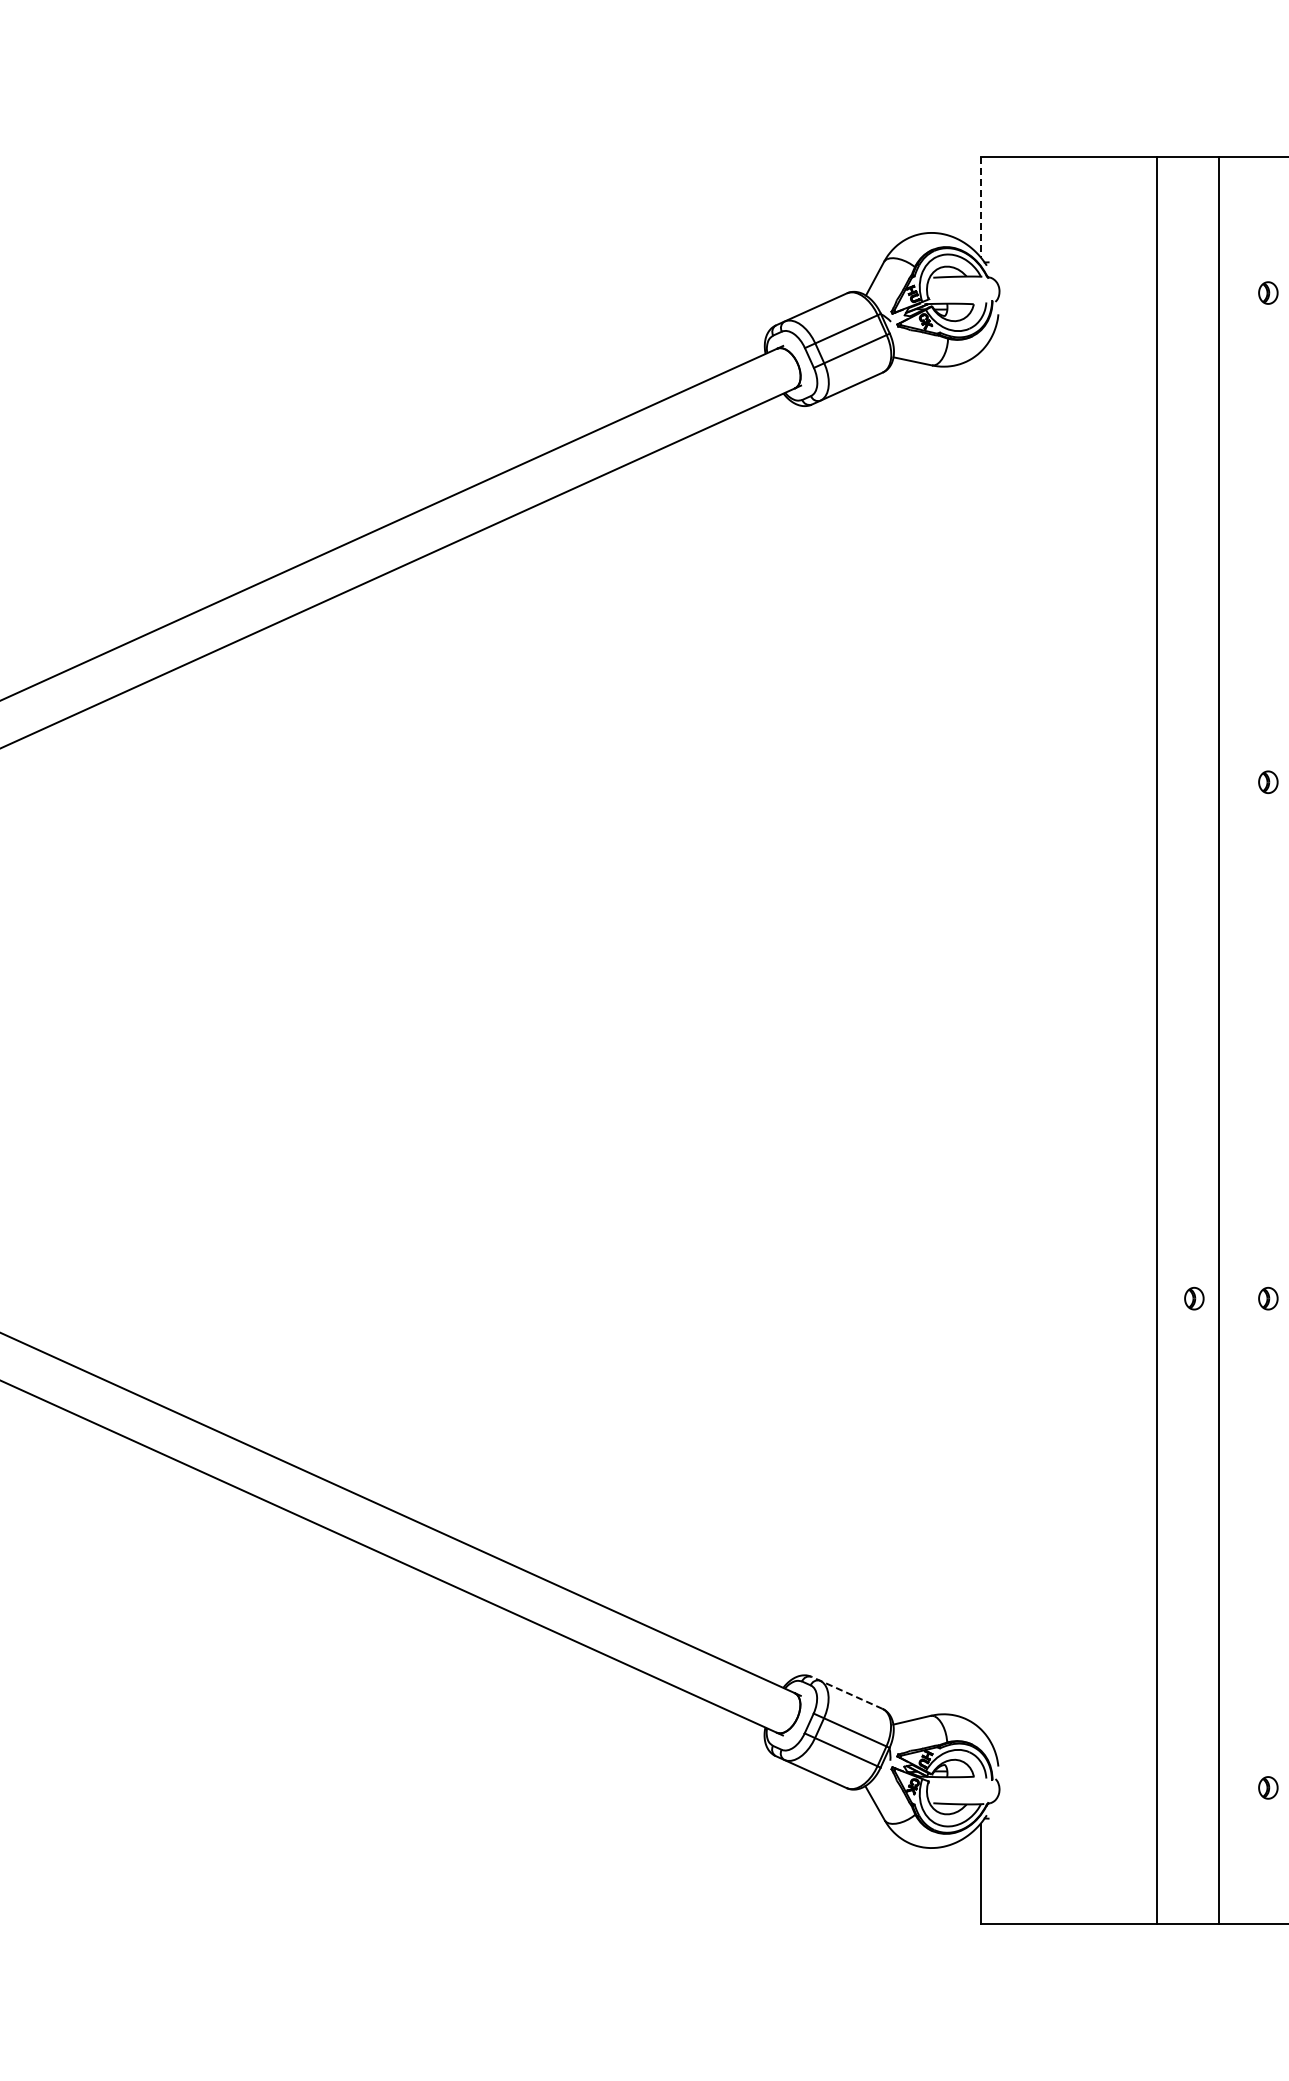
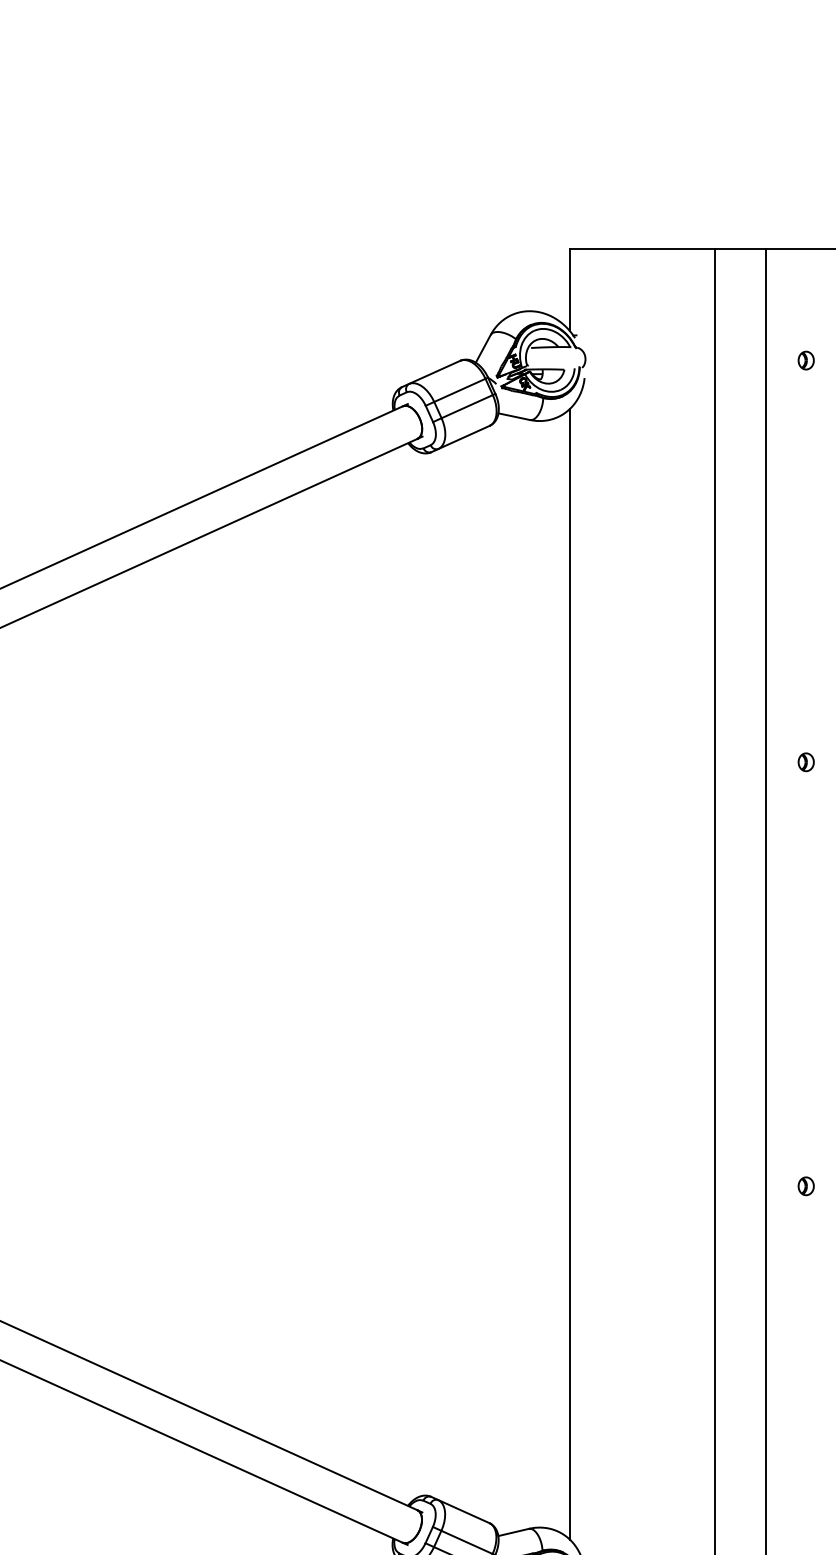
line: (980, 207) -> (569, 290), dashed -> solid
line: (980, 1040) -> (569, 974), added
part: (1194, 1298) -> (745, 1186), removed
line: (846, 1692) -> (459, 1509), dashed -> solid

